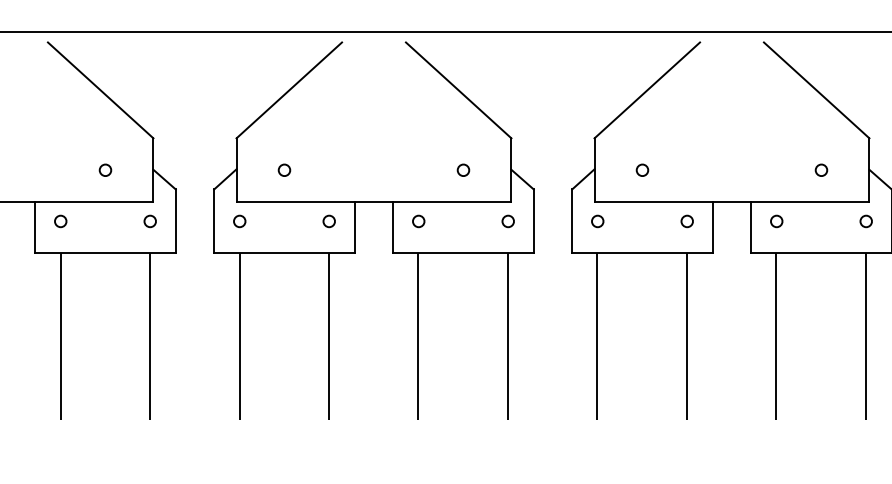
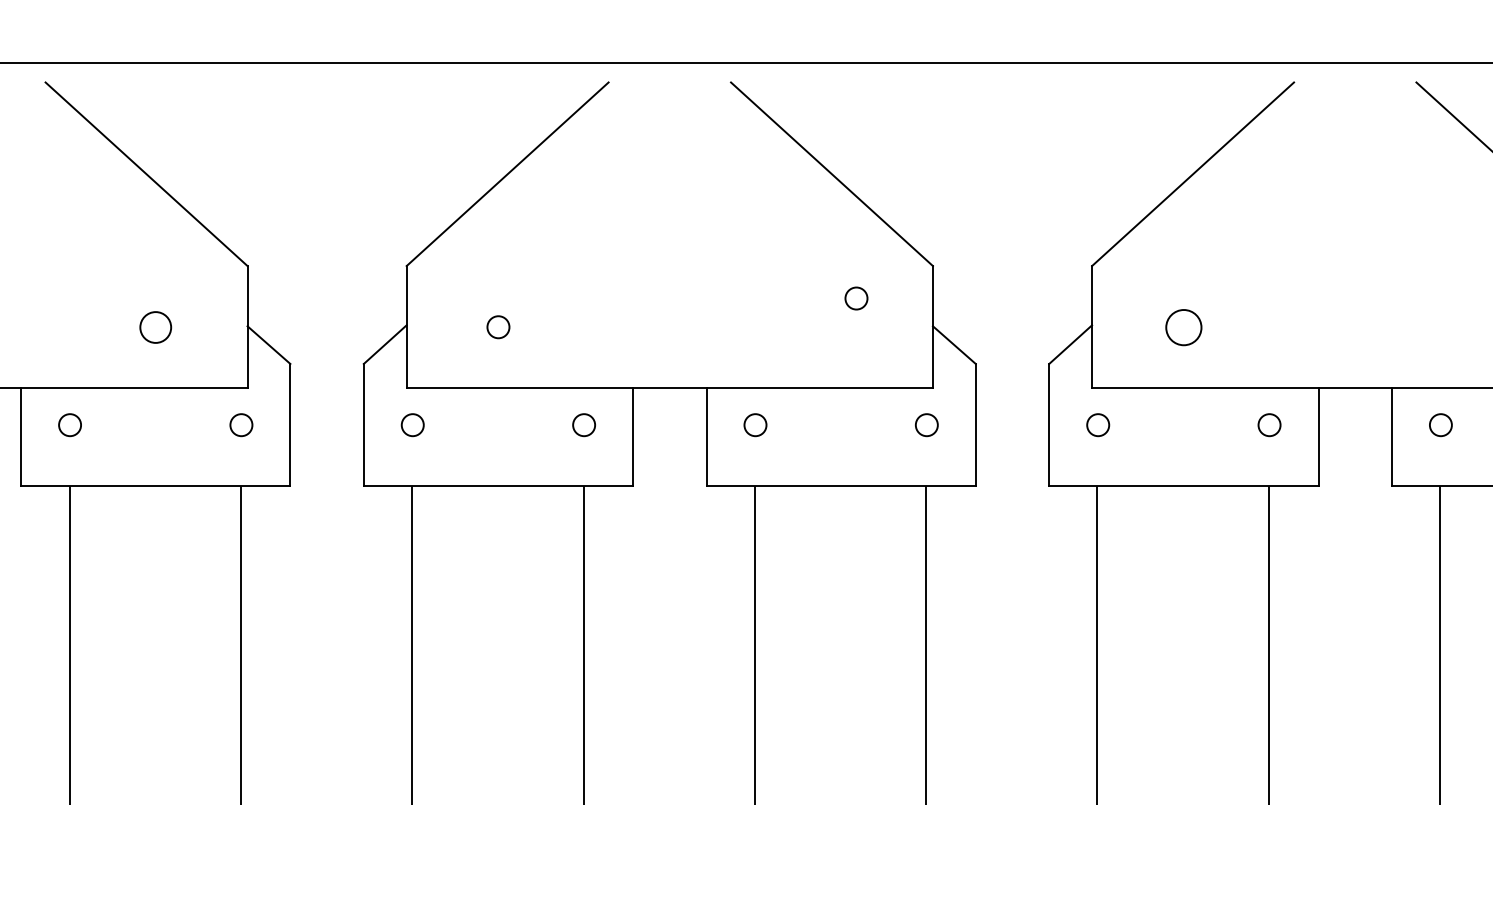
circle: (105, 169) -> (155, 325), size x1.4
circle: (463, 169) -> (856, 296), moved
circle: (642, 169) -> (1183, 325), size x1.6

